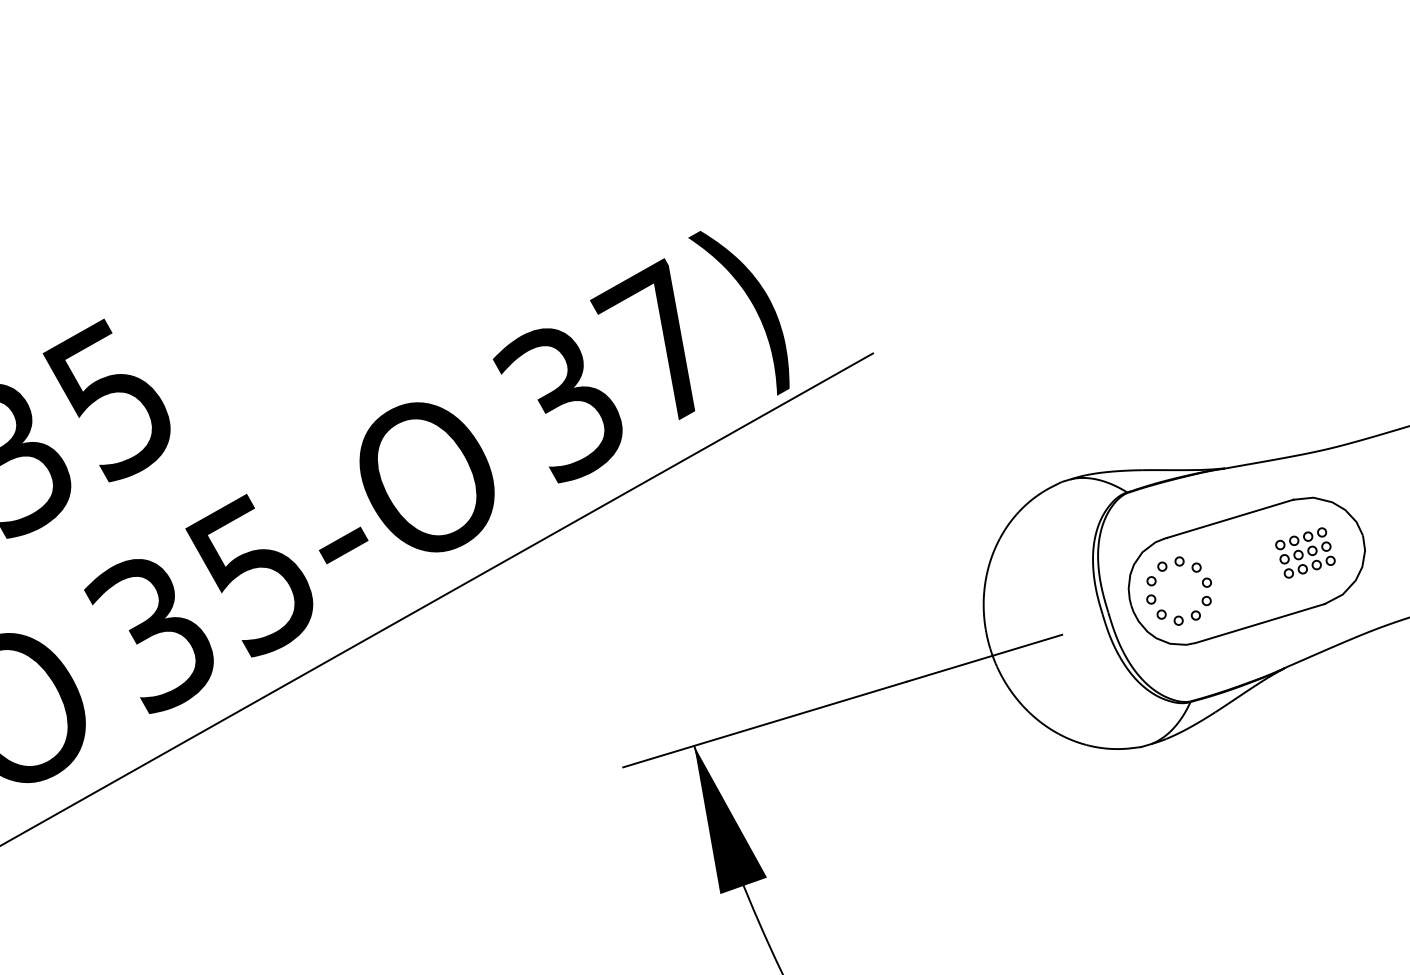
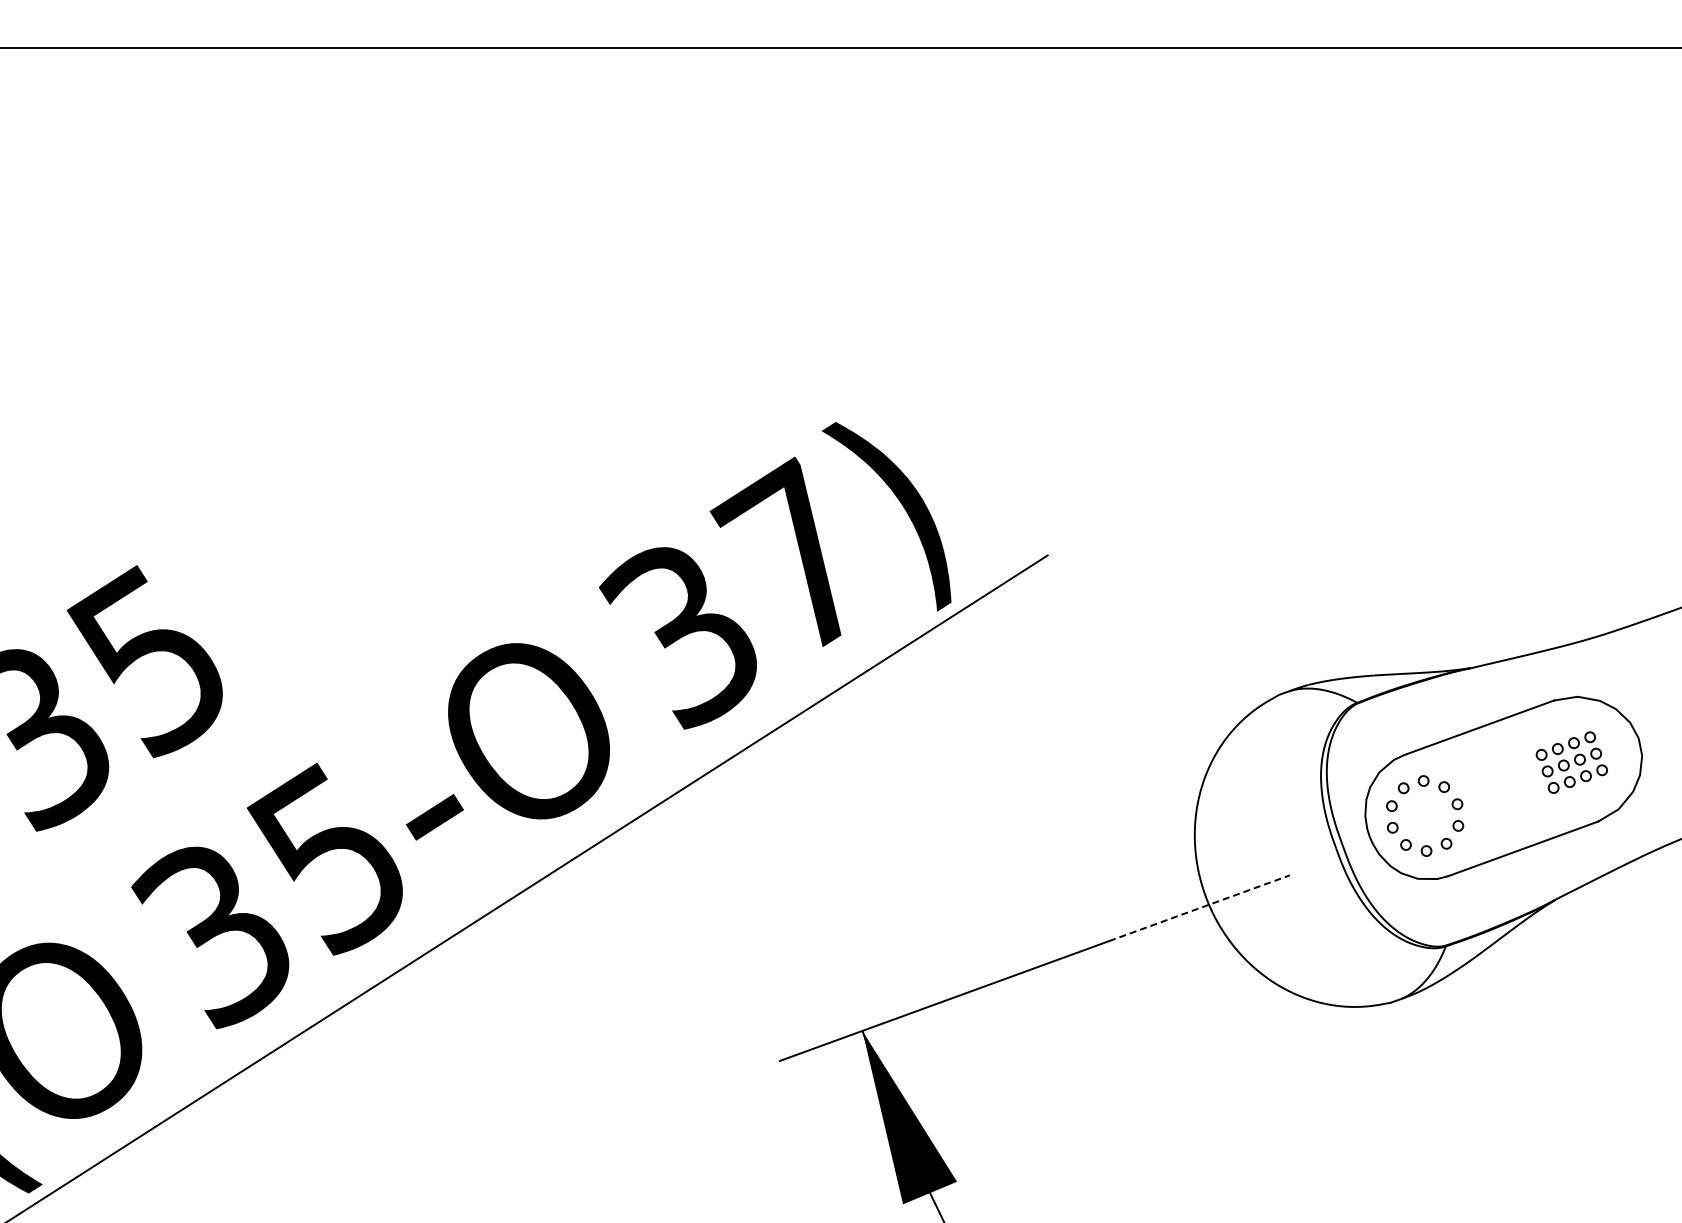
line: (984, 658) -> (1199, 908), solid -> dashed

